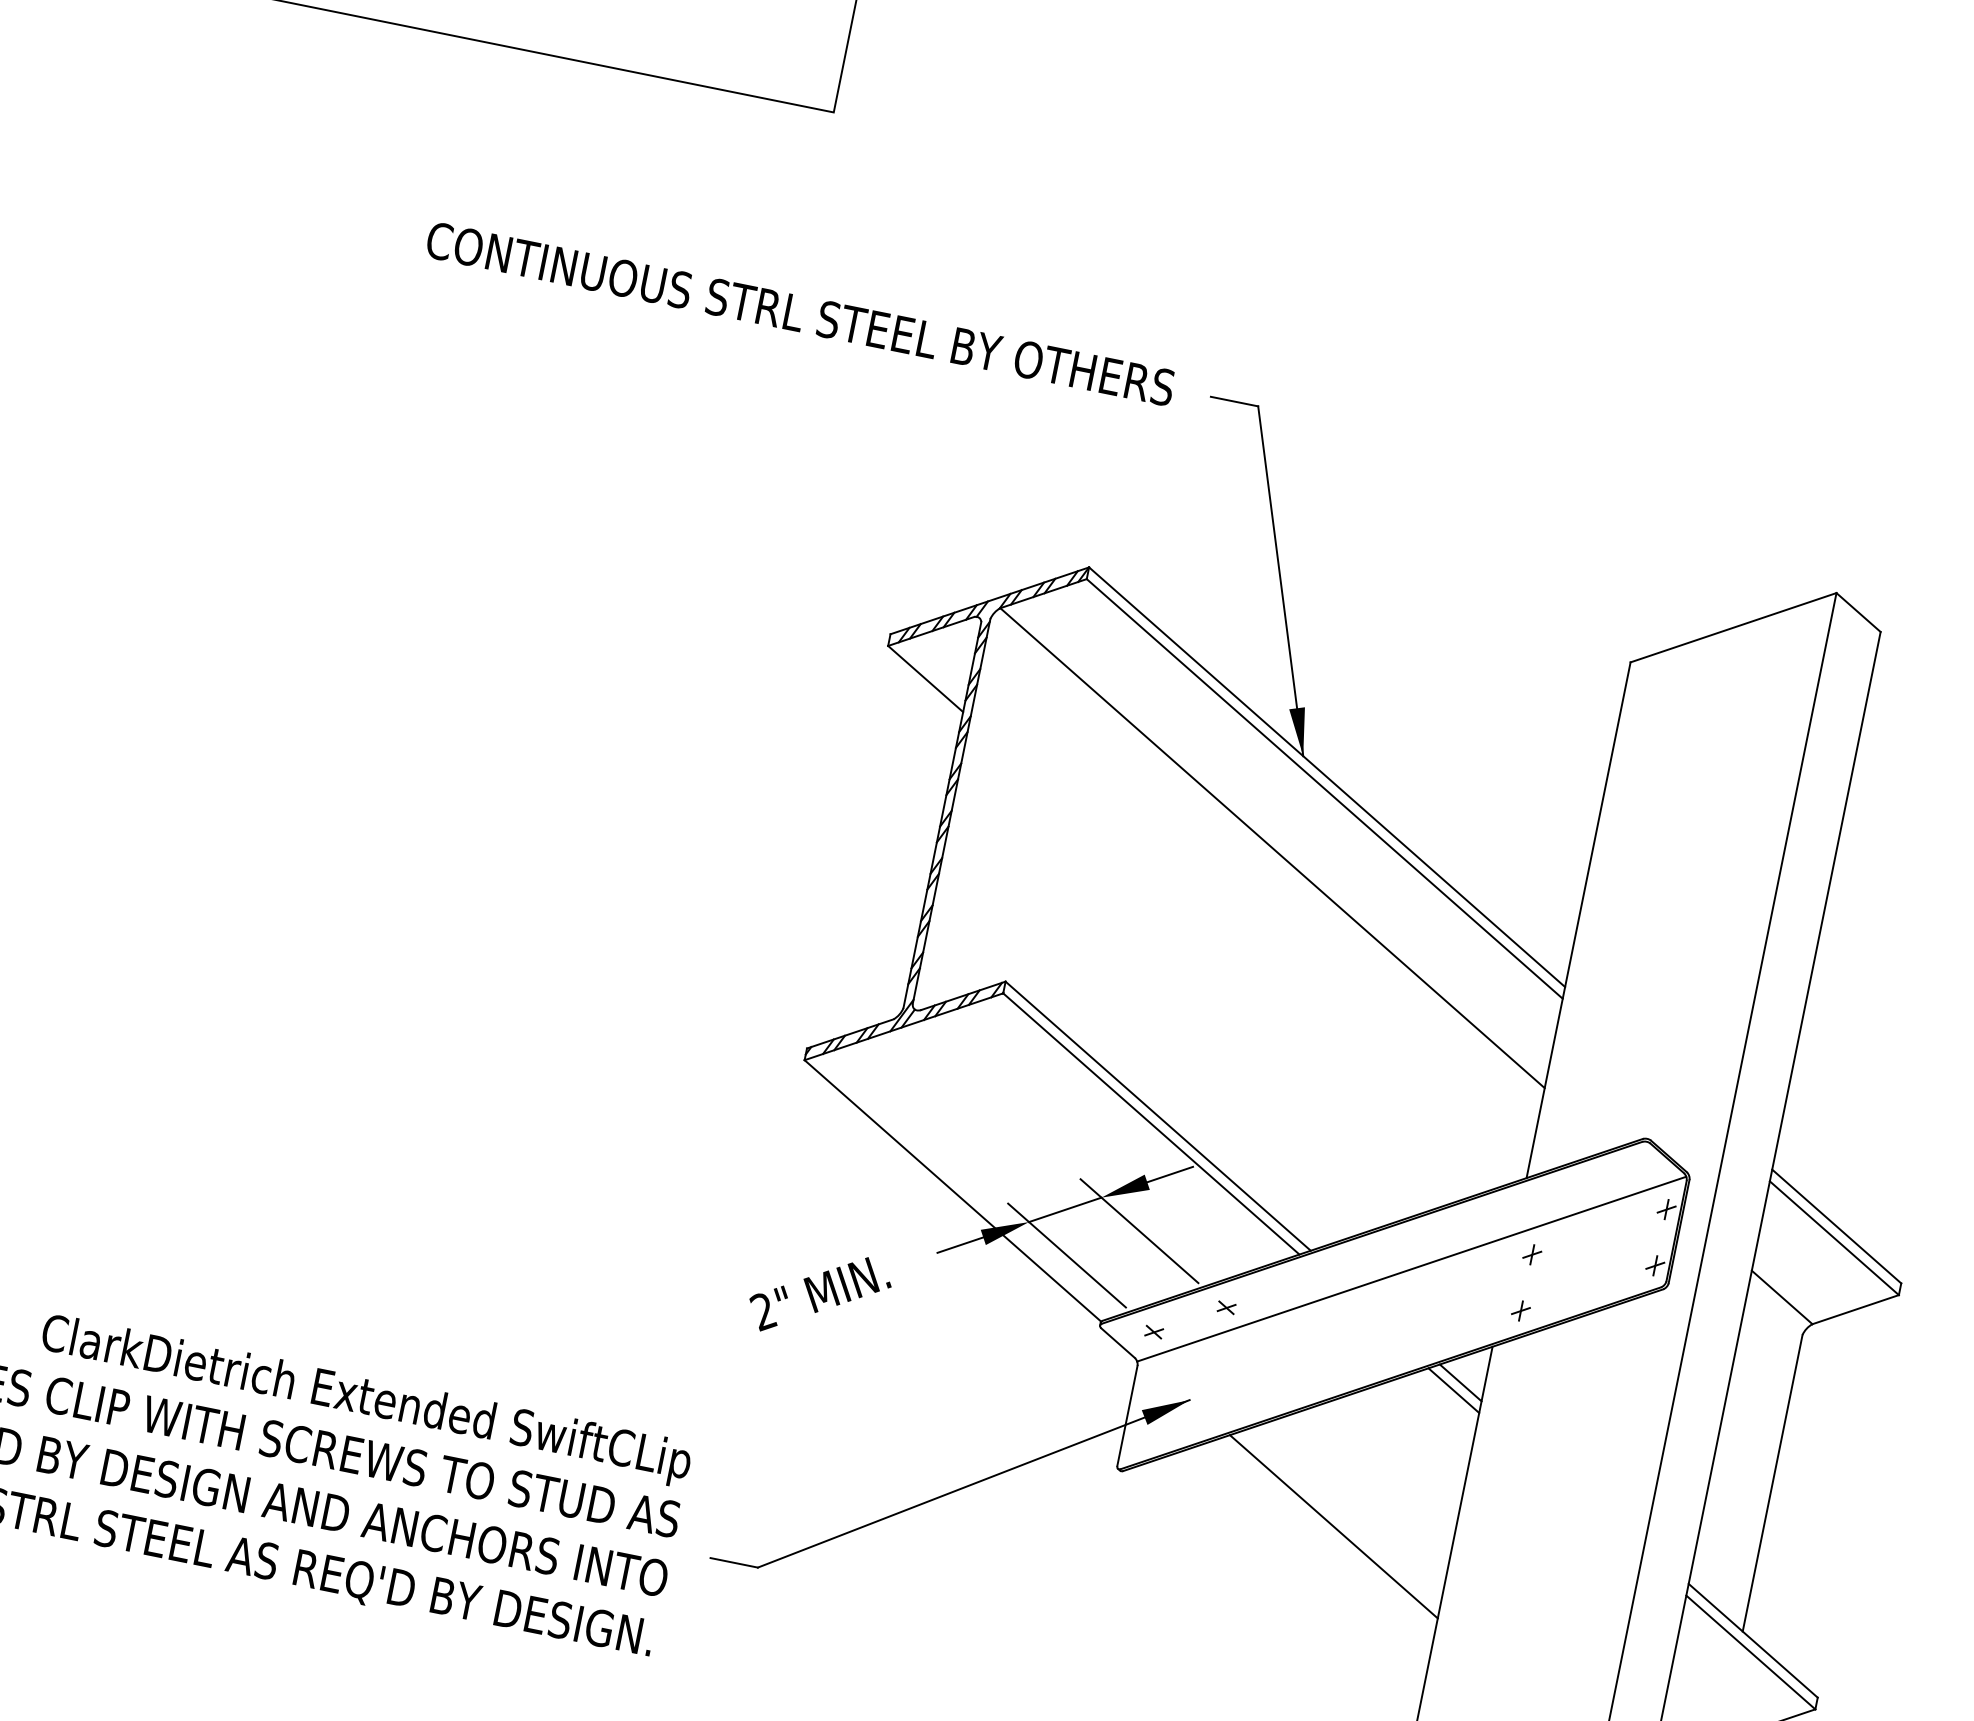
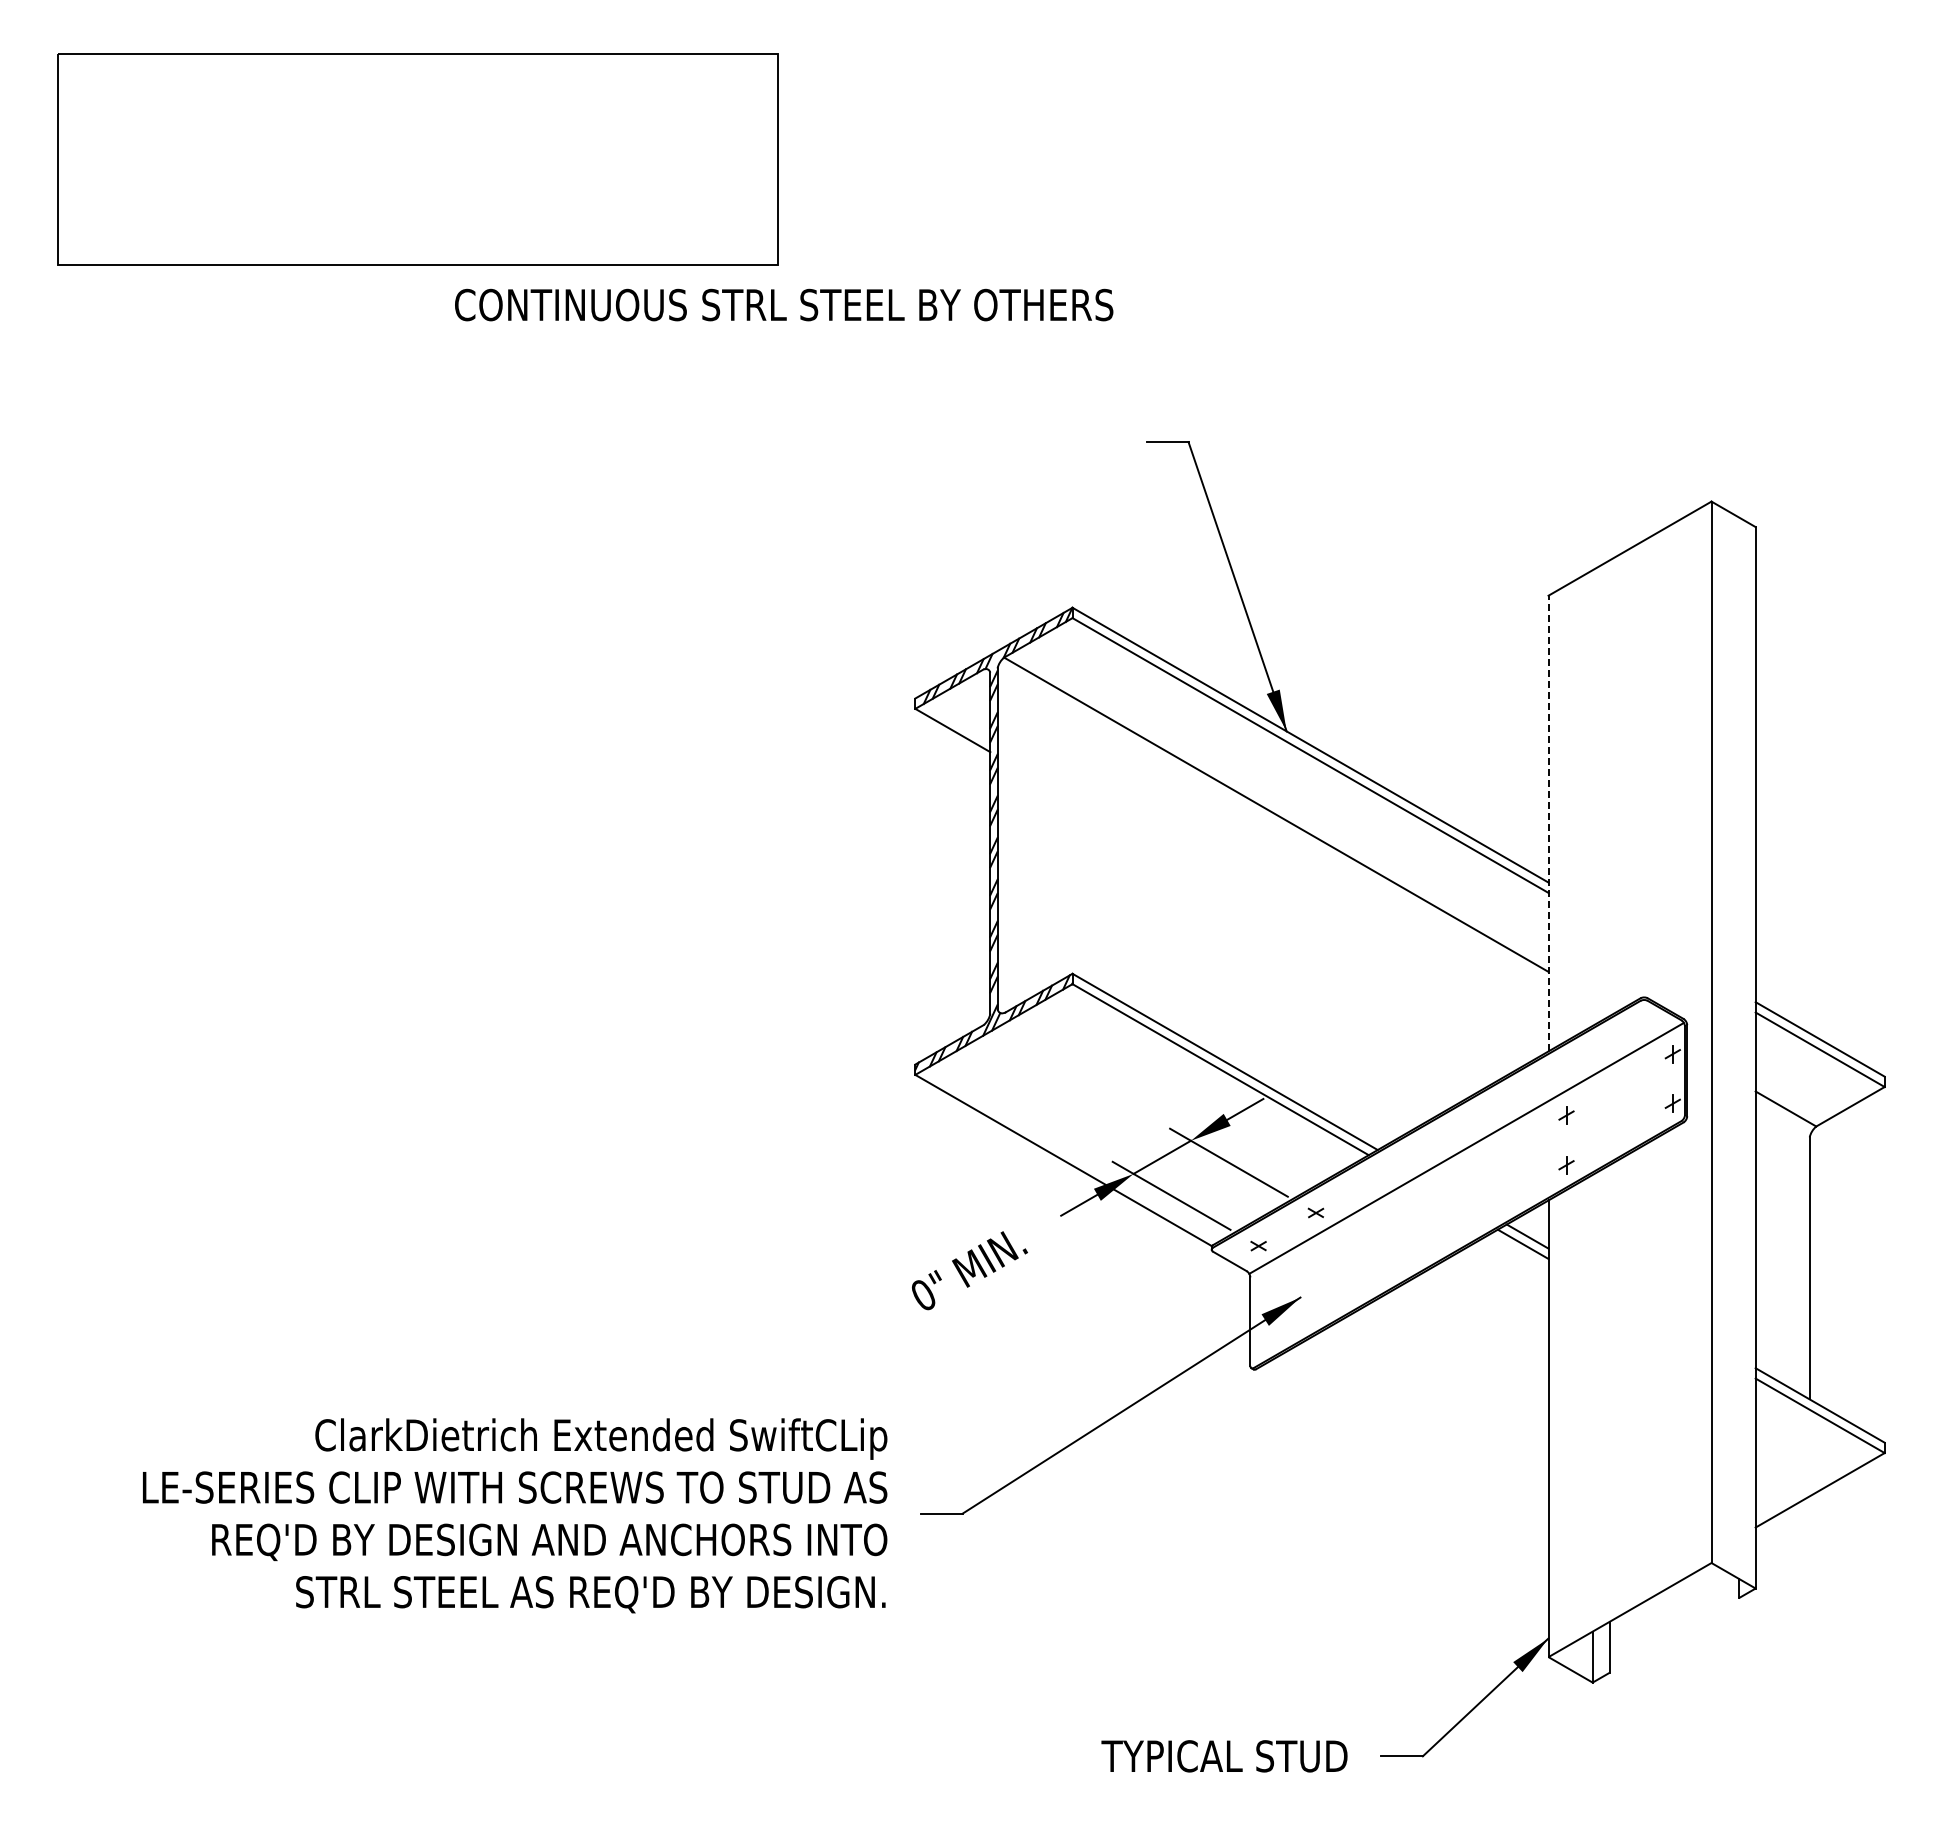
text: (801, 313) -> (784, 304), moved
line: (1578, 920) -> (1548, 823), solid -> dashed
text: (763, 1312) -> (923, 1296), 2" -> 0"
line: (1333, 1526) -> (1444, 1380), removed

